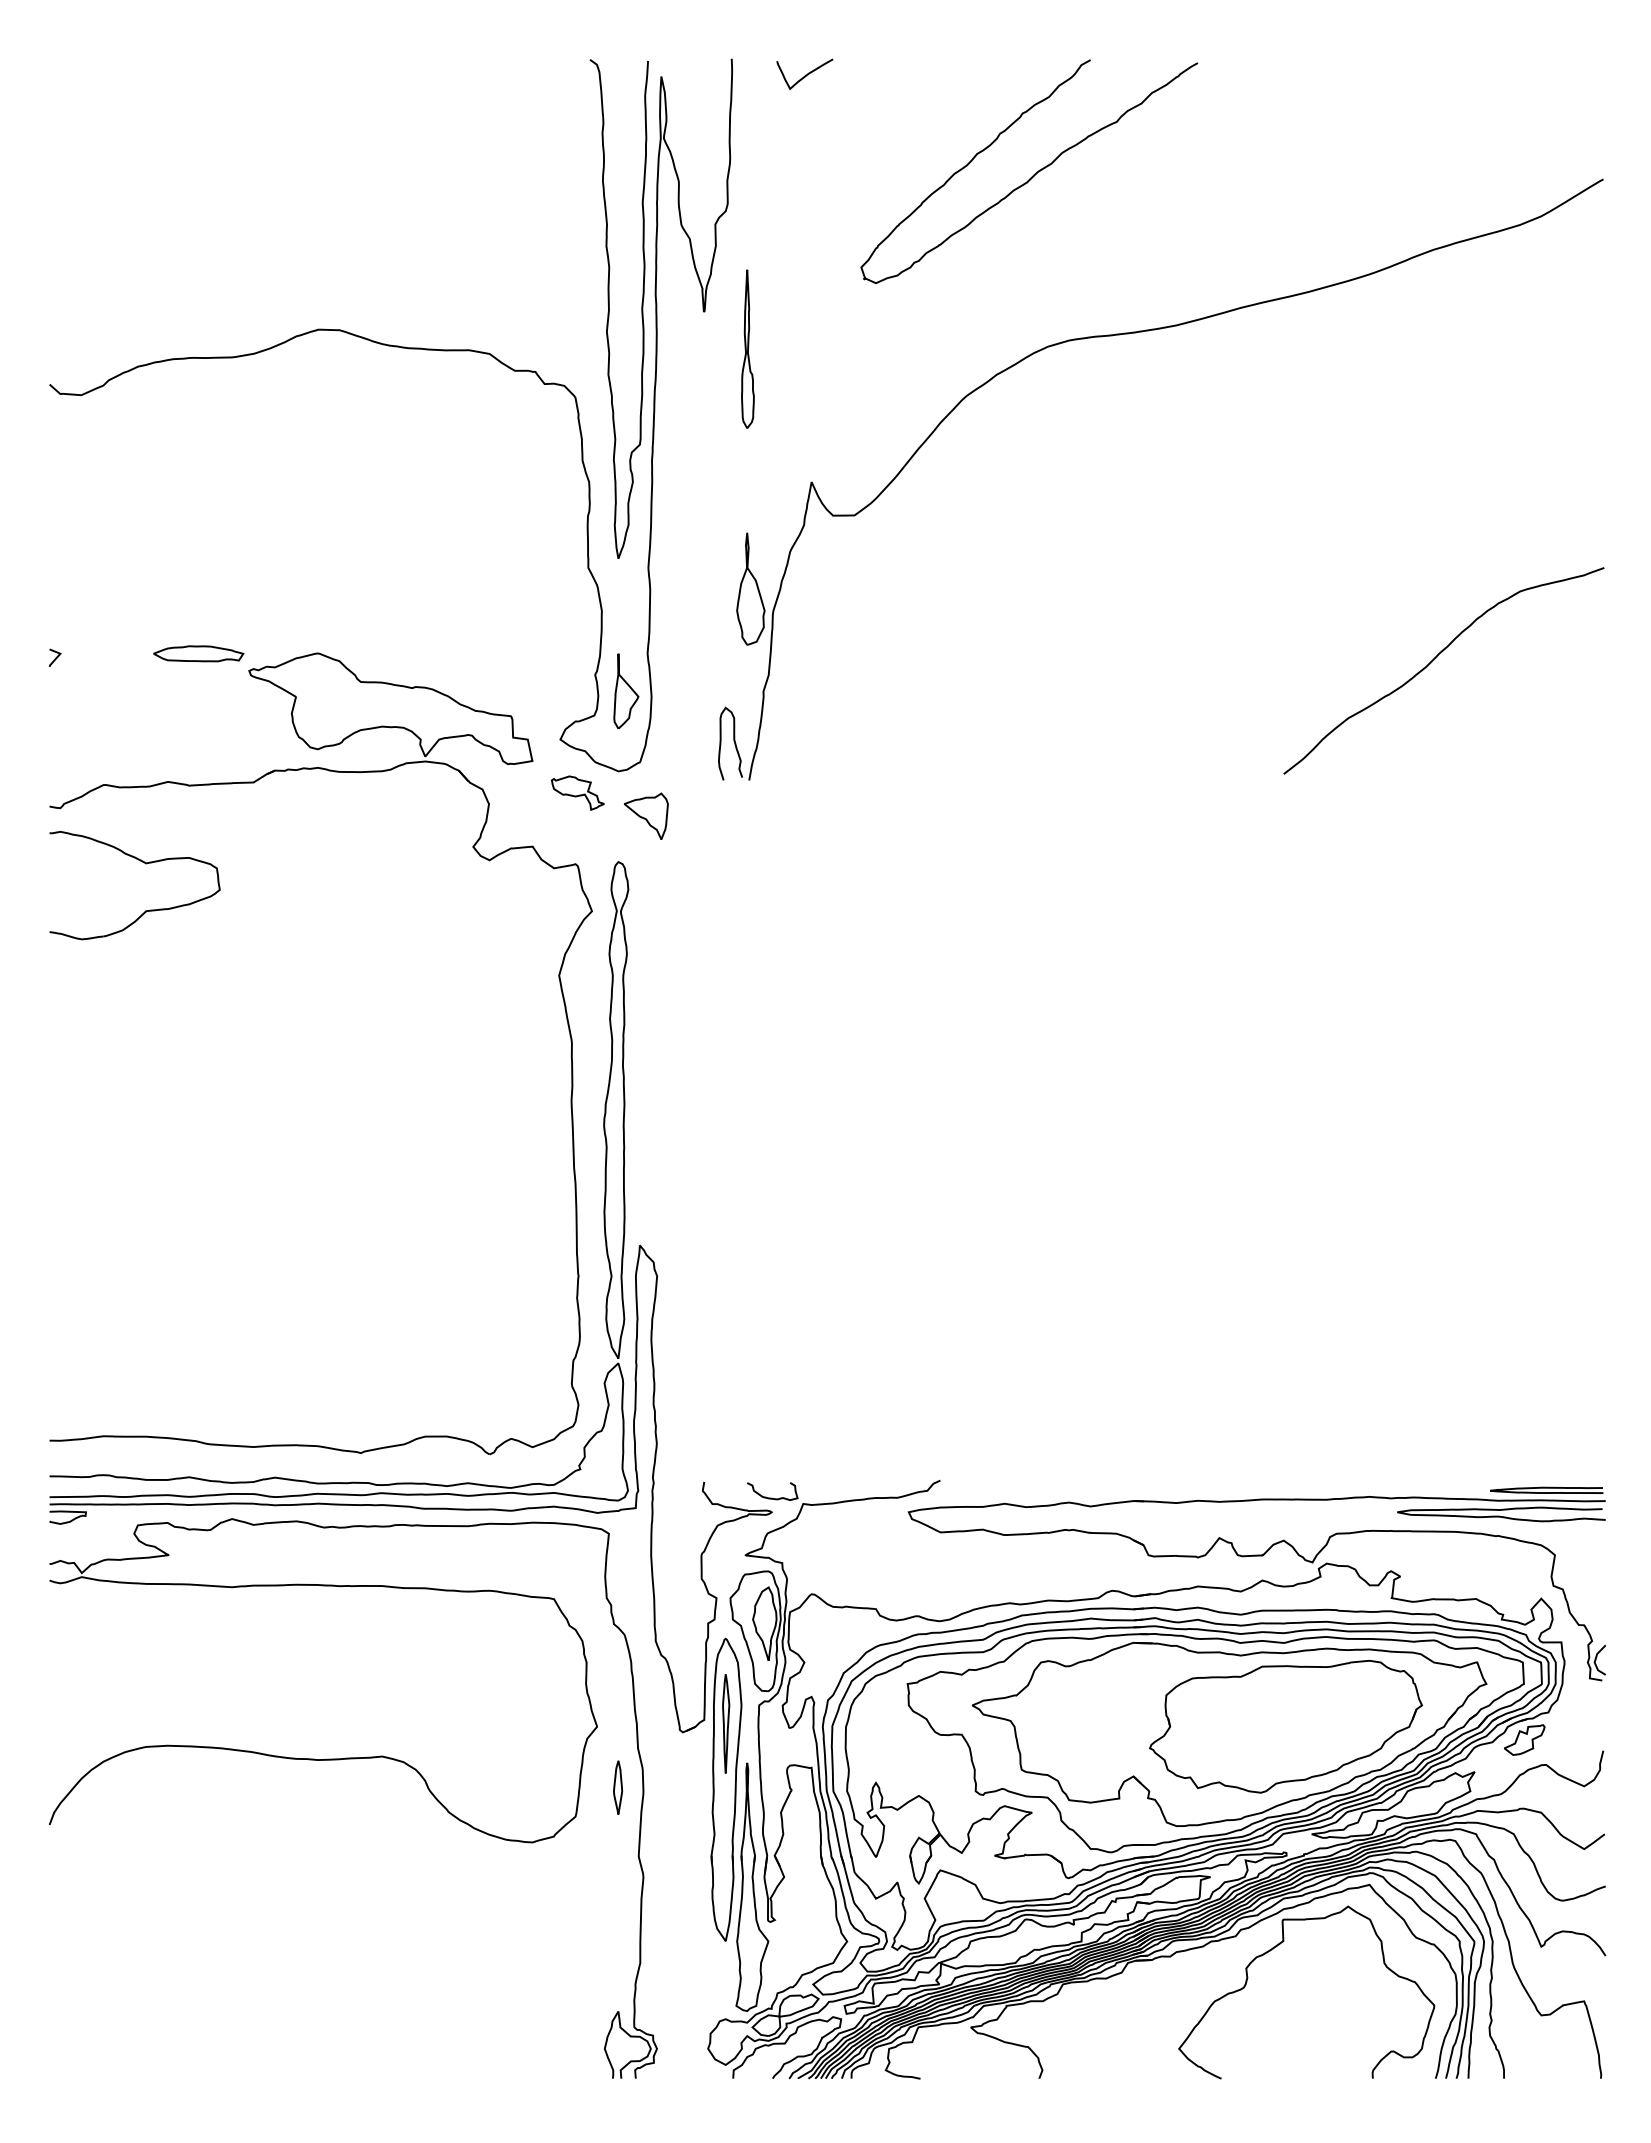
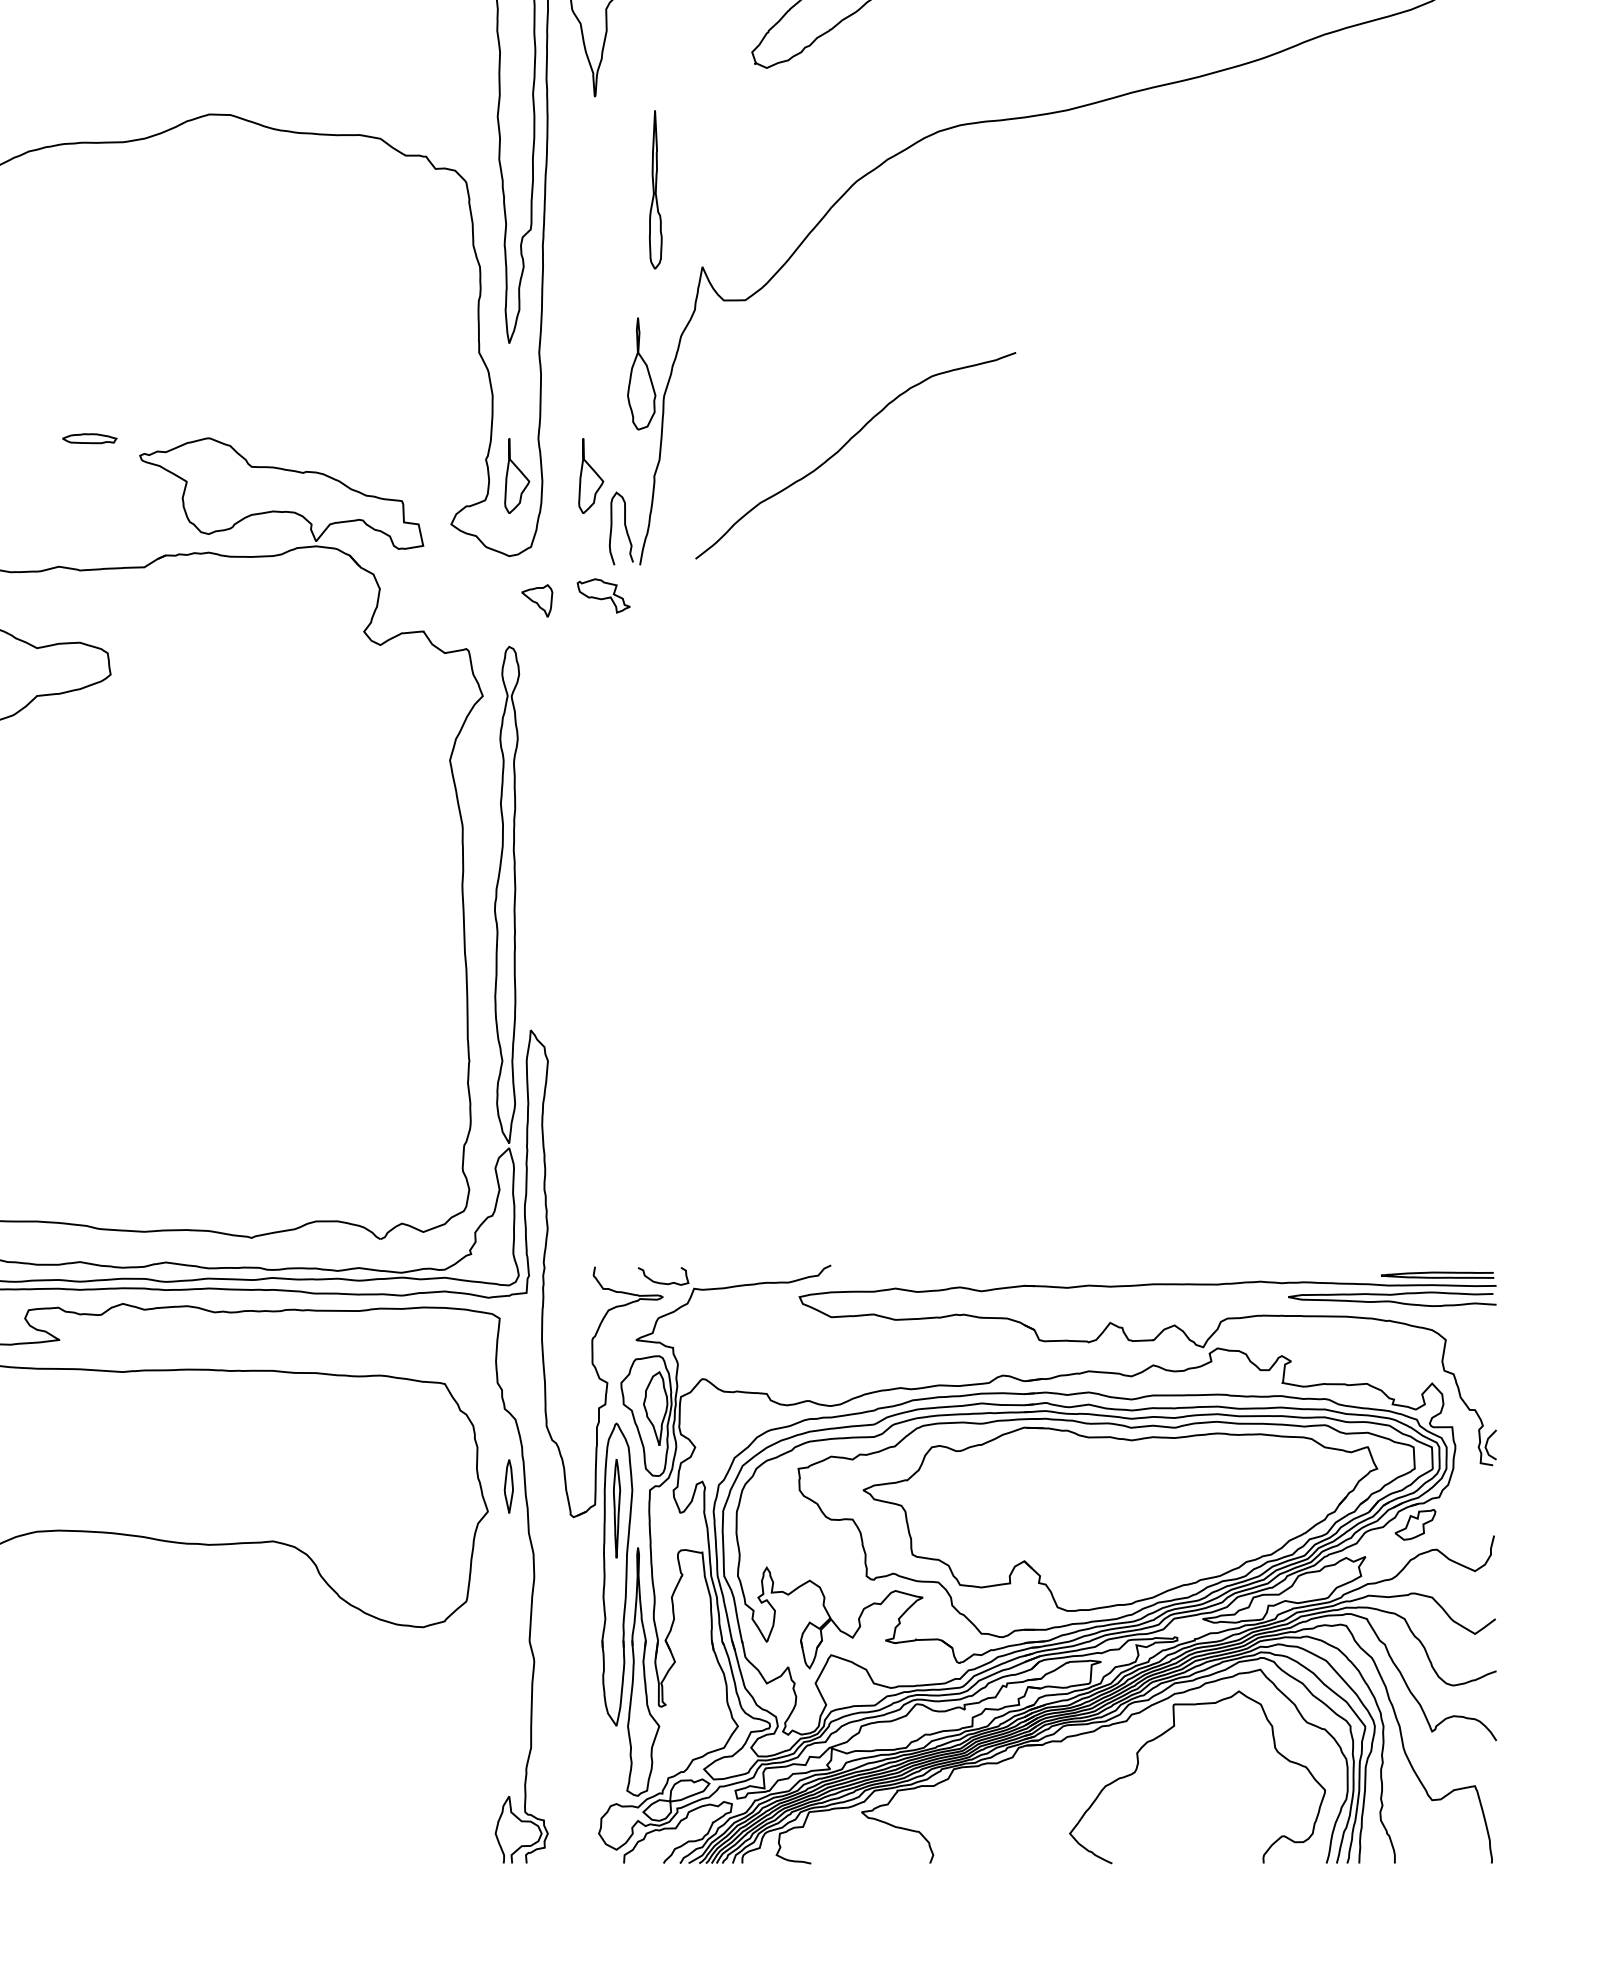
part: (747, 348) -> (655, 189), moved
part: (198, 653) -> (89, 438), size x0.6
curve: (1435, 659) -> (847, 444), moved
part: (700, 691) -> (591, 476), added
part: (577, 792) -> (603, 595), moved
part: (646, 815) -> (537, 600), size x0.7
part: (1285, 1726) -> (1176, 1511), removed
part: (618, 1787) -> (509, 1486), moved

